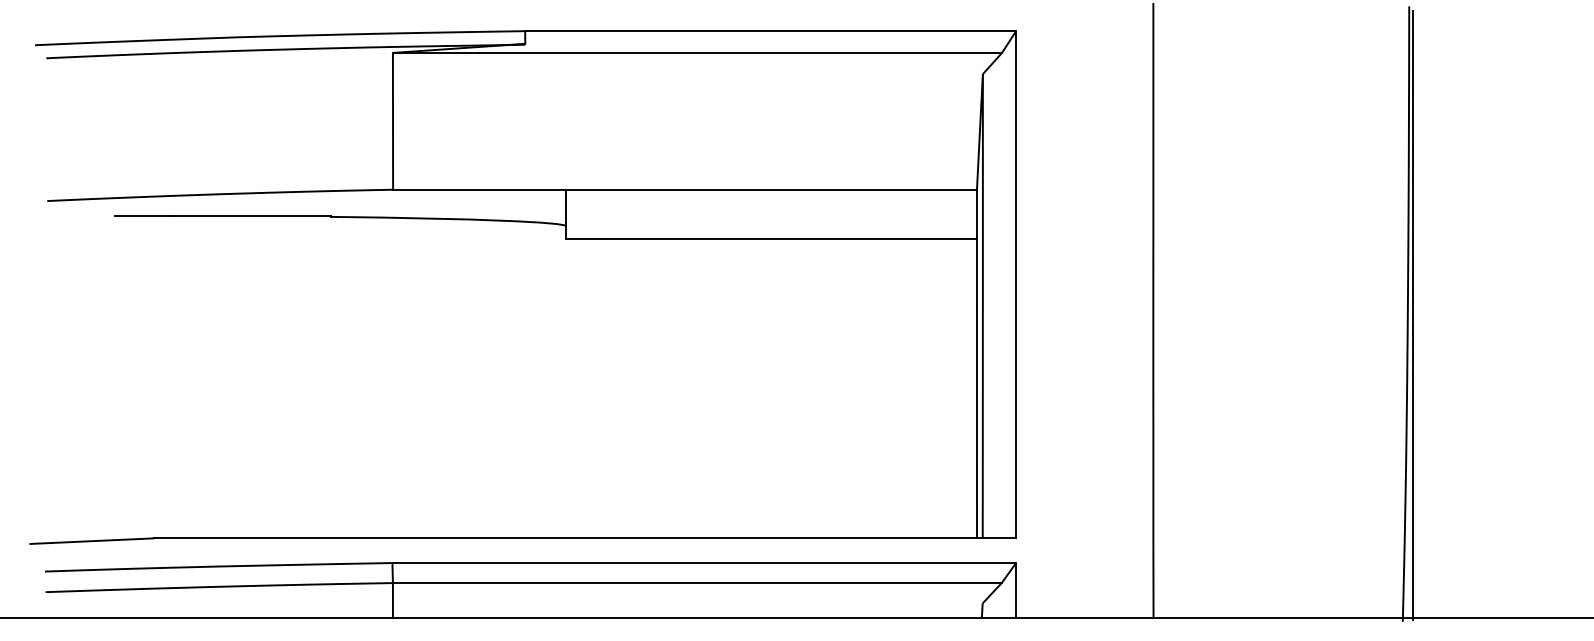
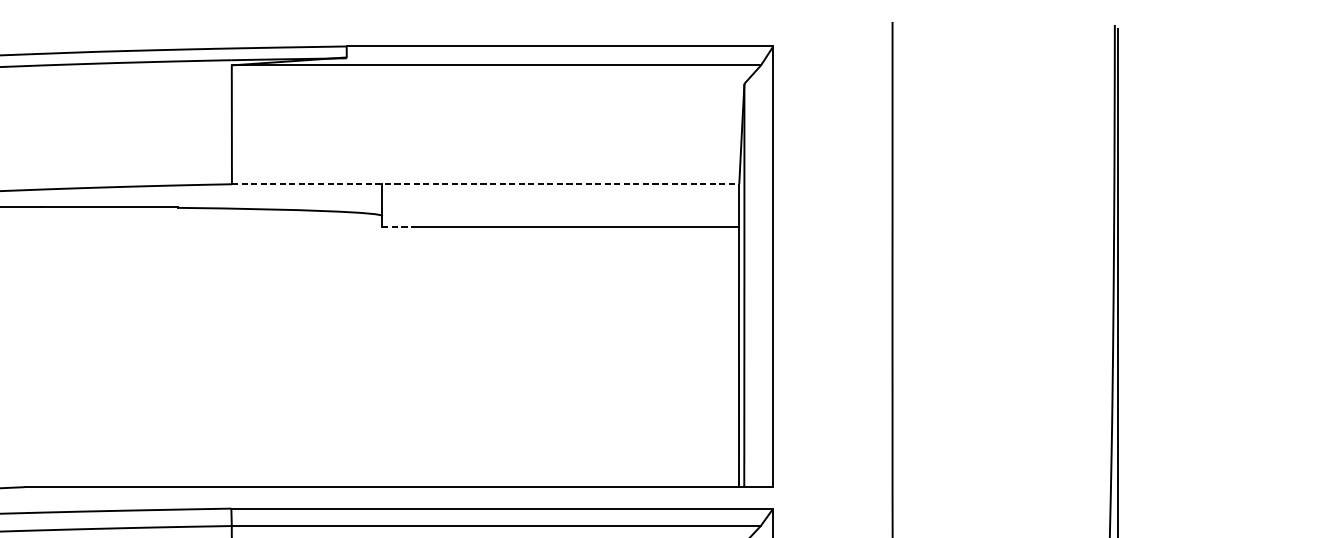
line: (685, 189) -> (486, 184), solid -> dashed
line: (585, 239) -> (399, 227), solid -> dashed

